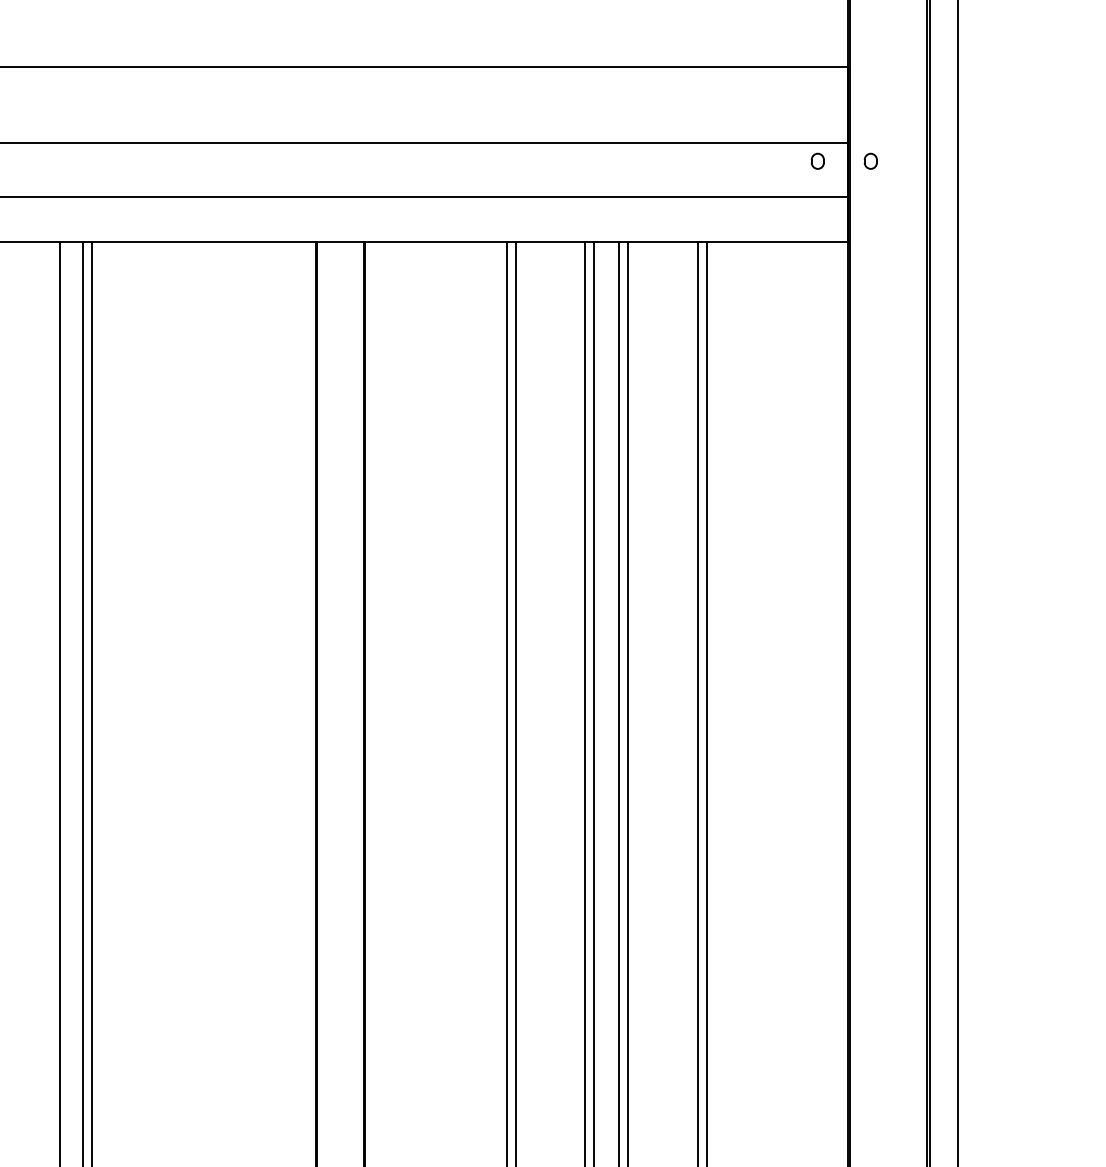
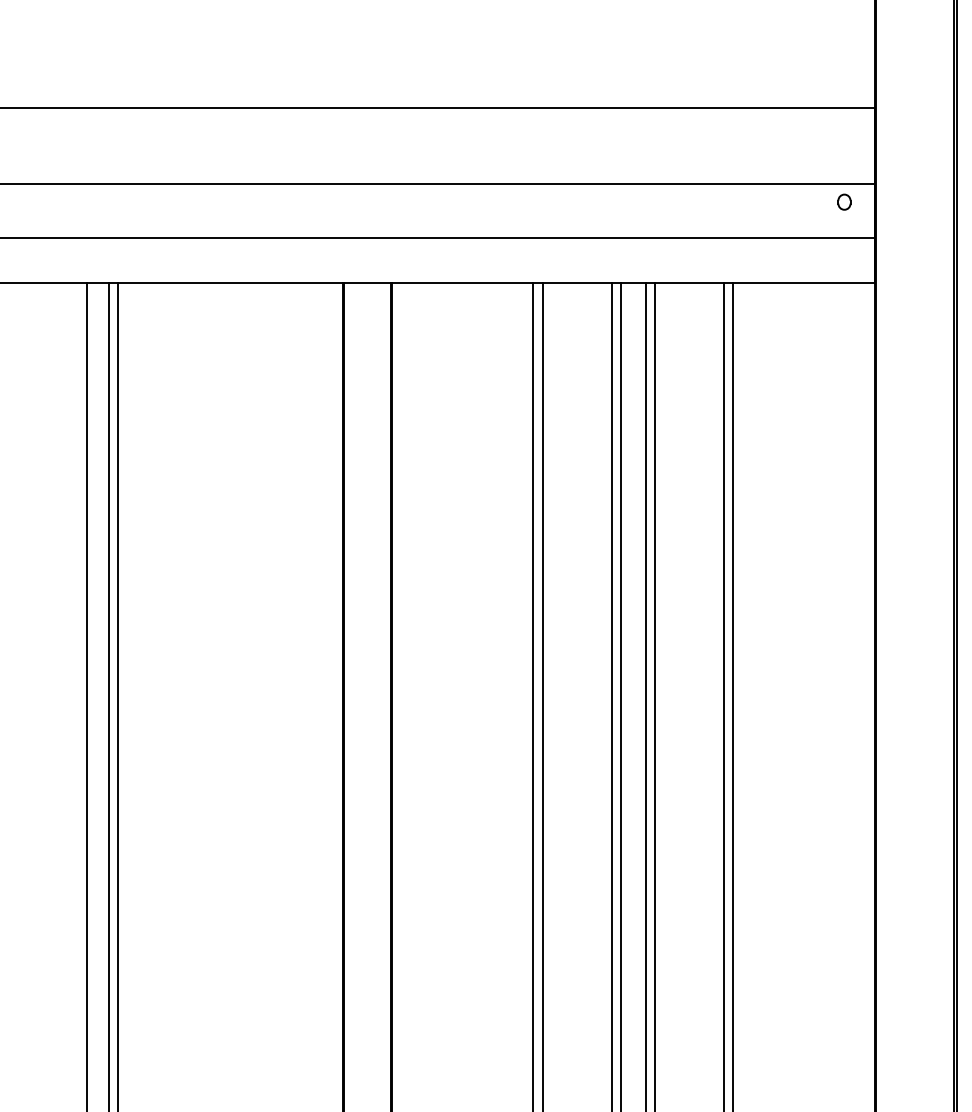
part: (870, 160) -> (897, 201), removed

